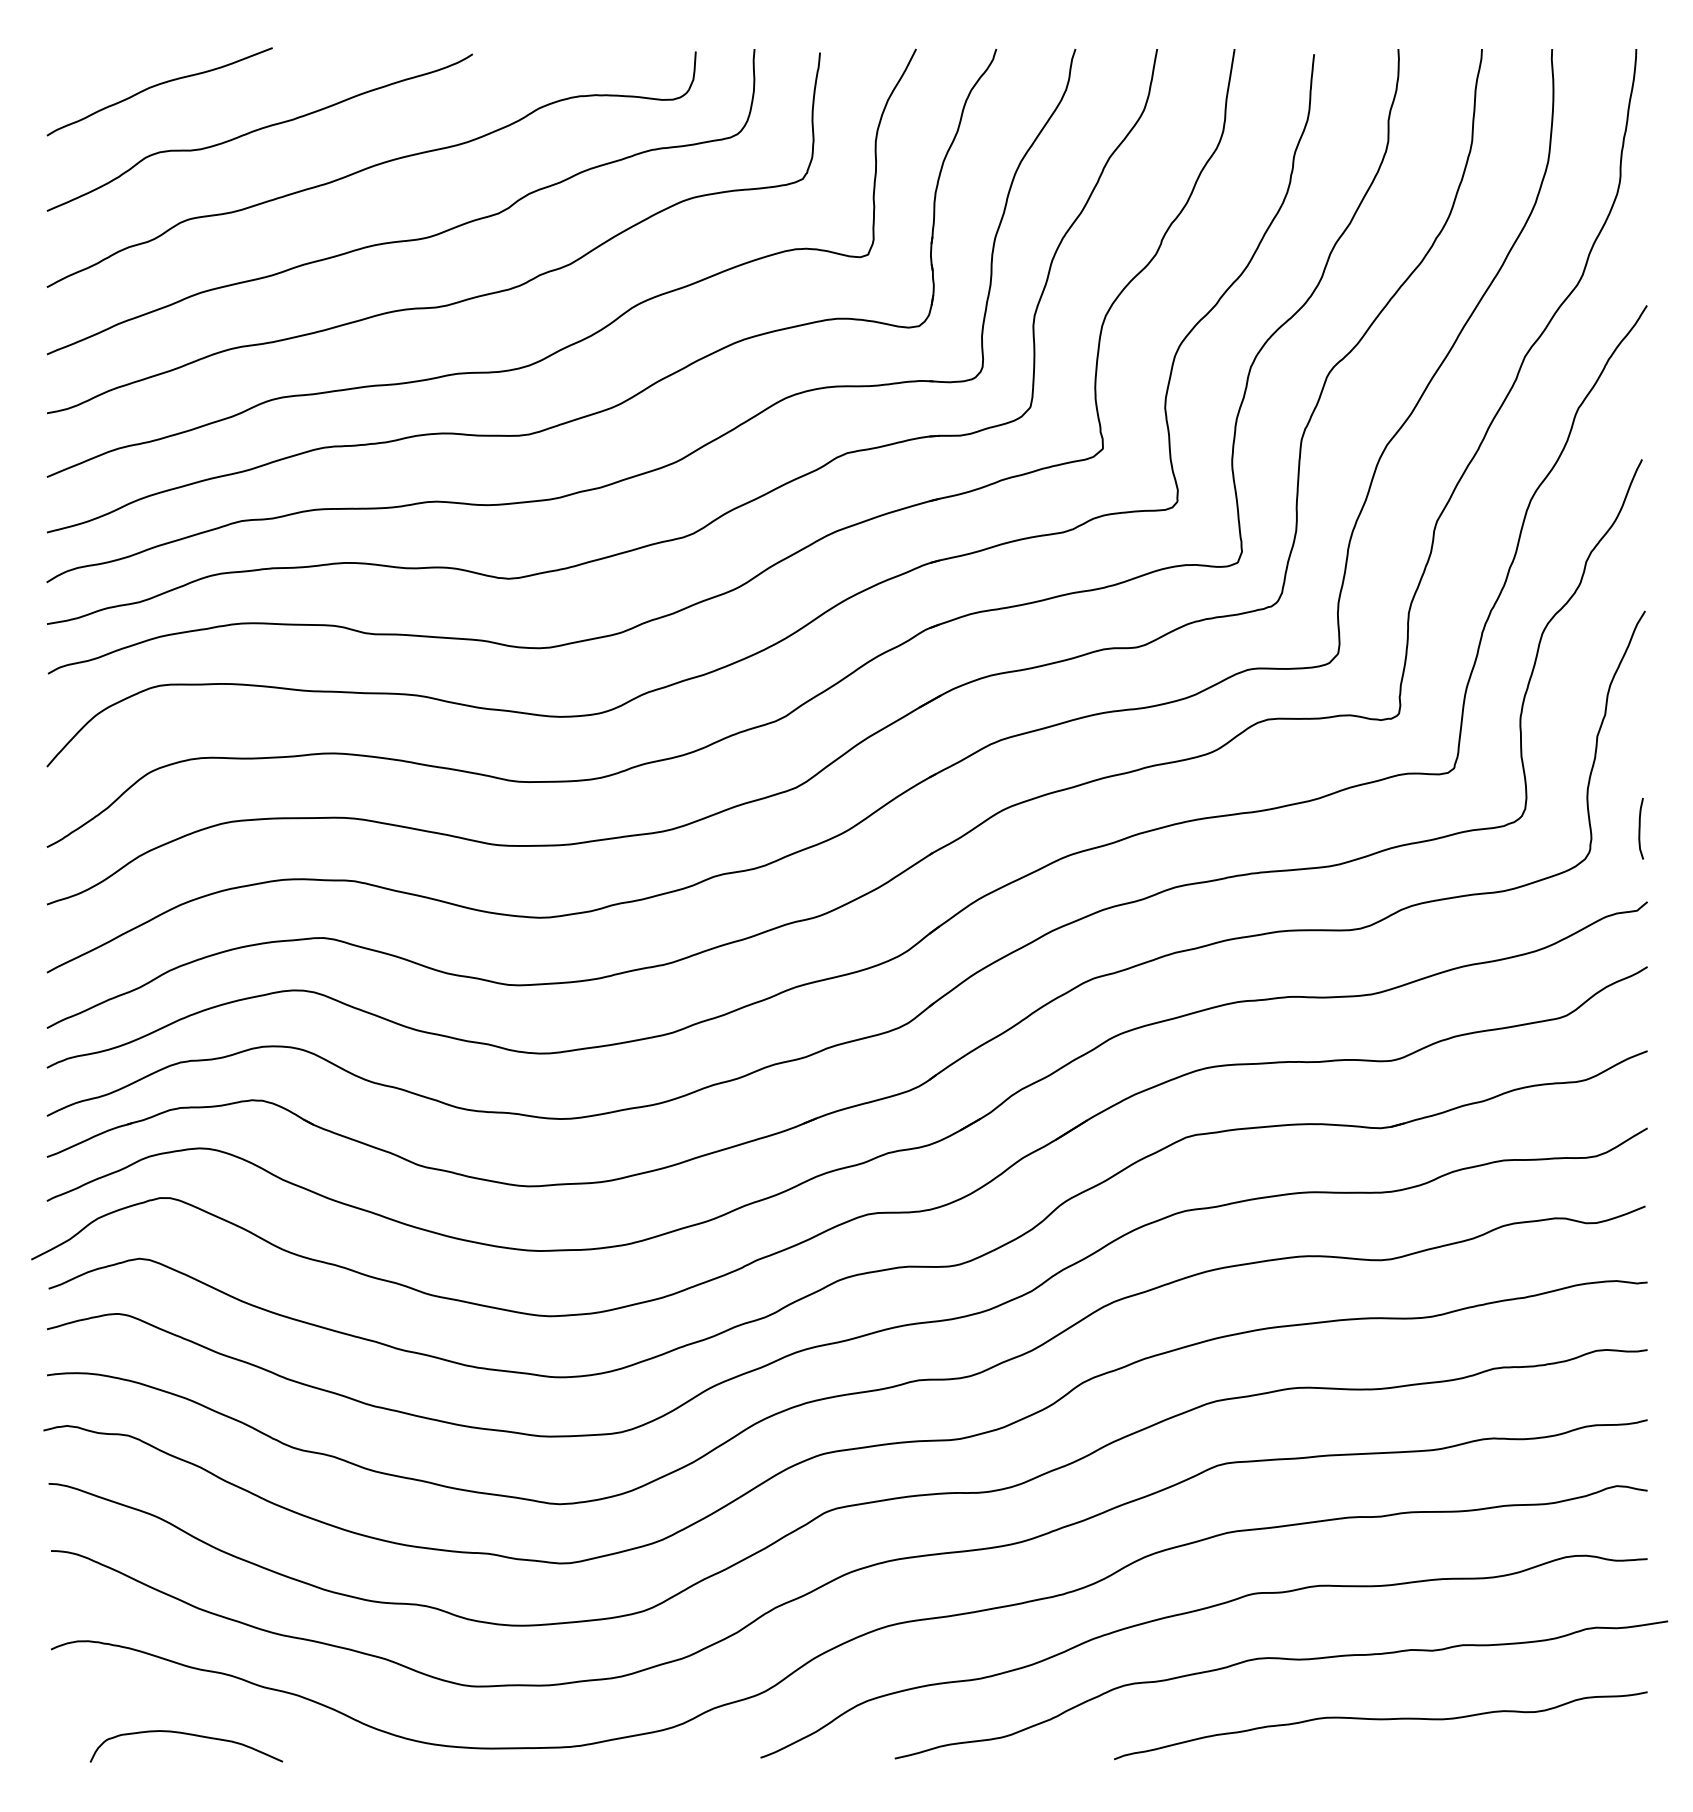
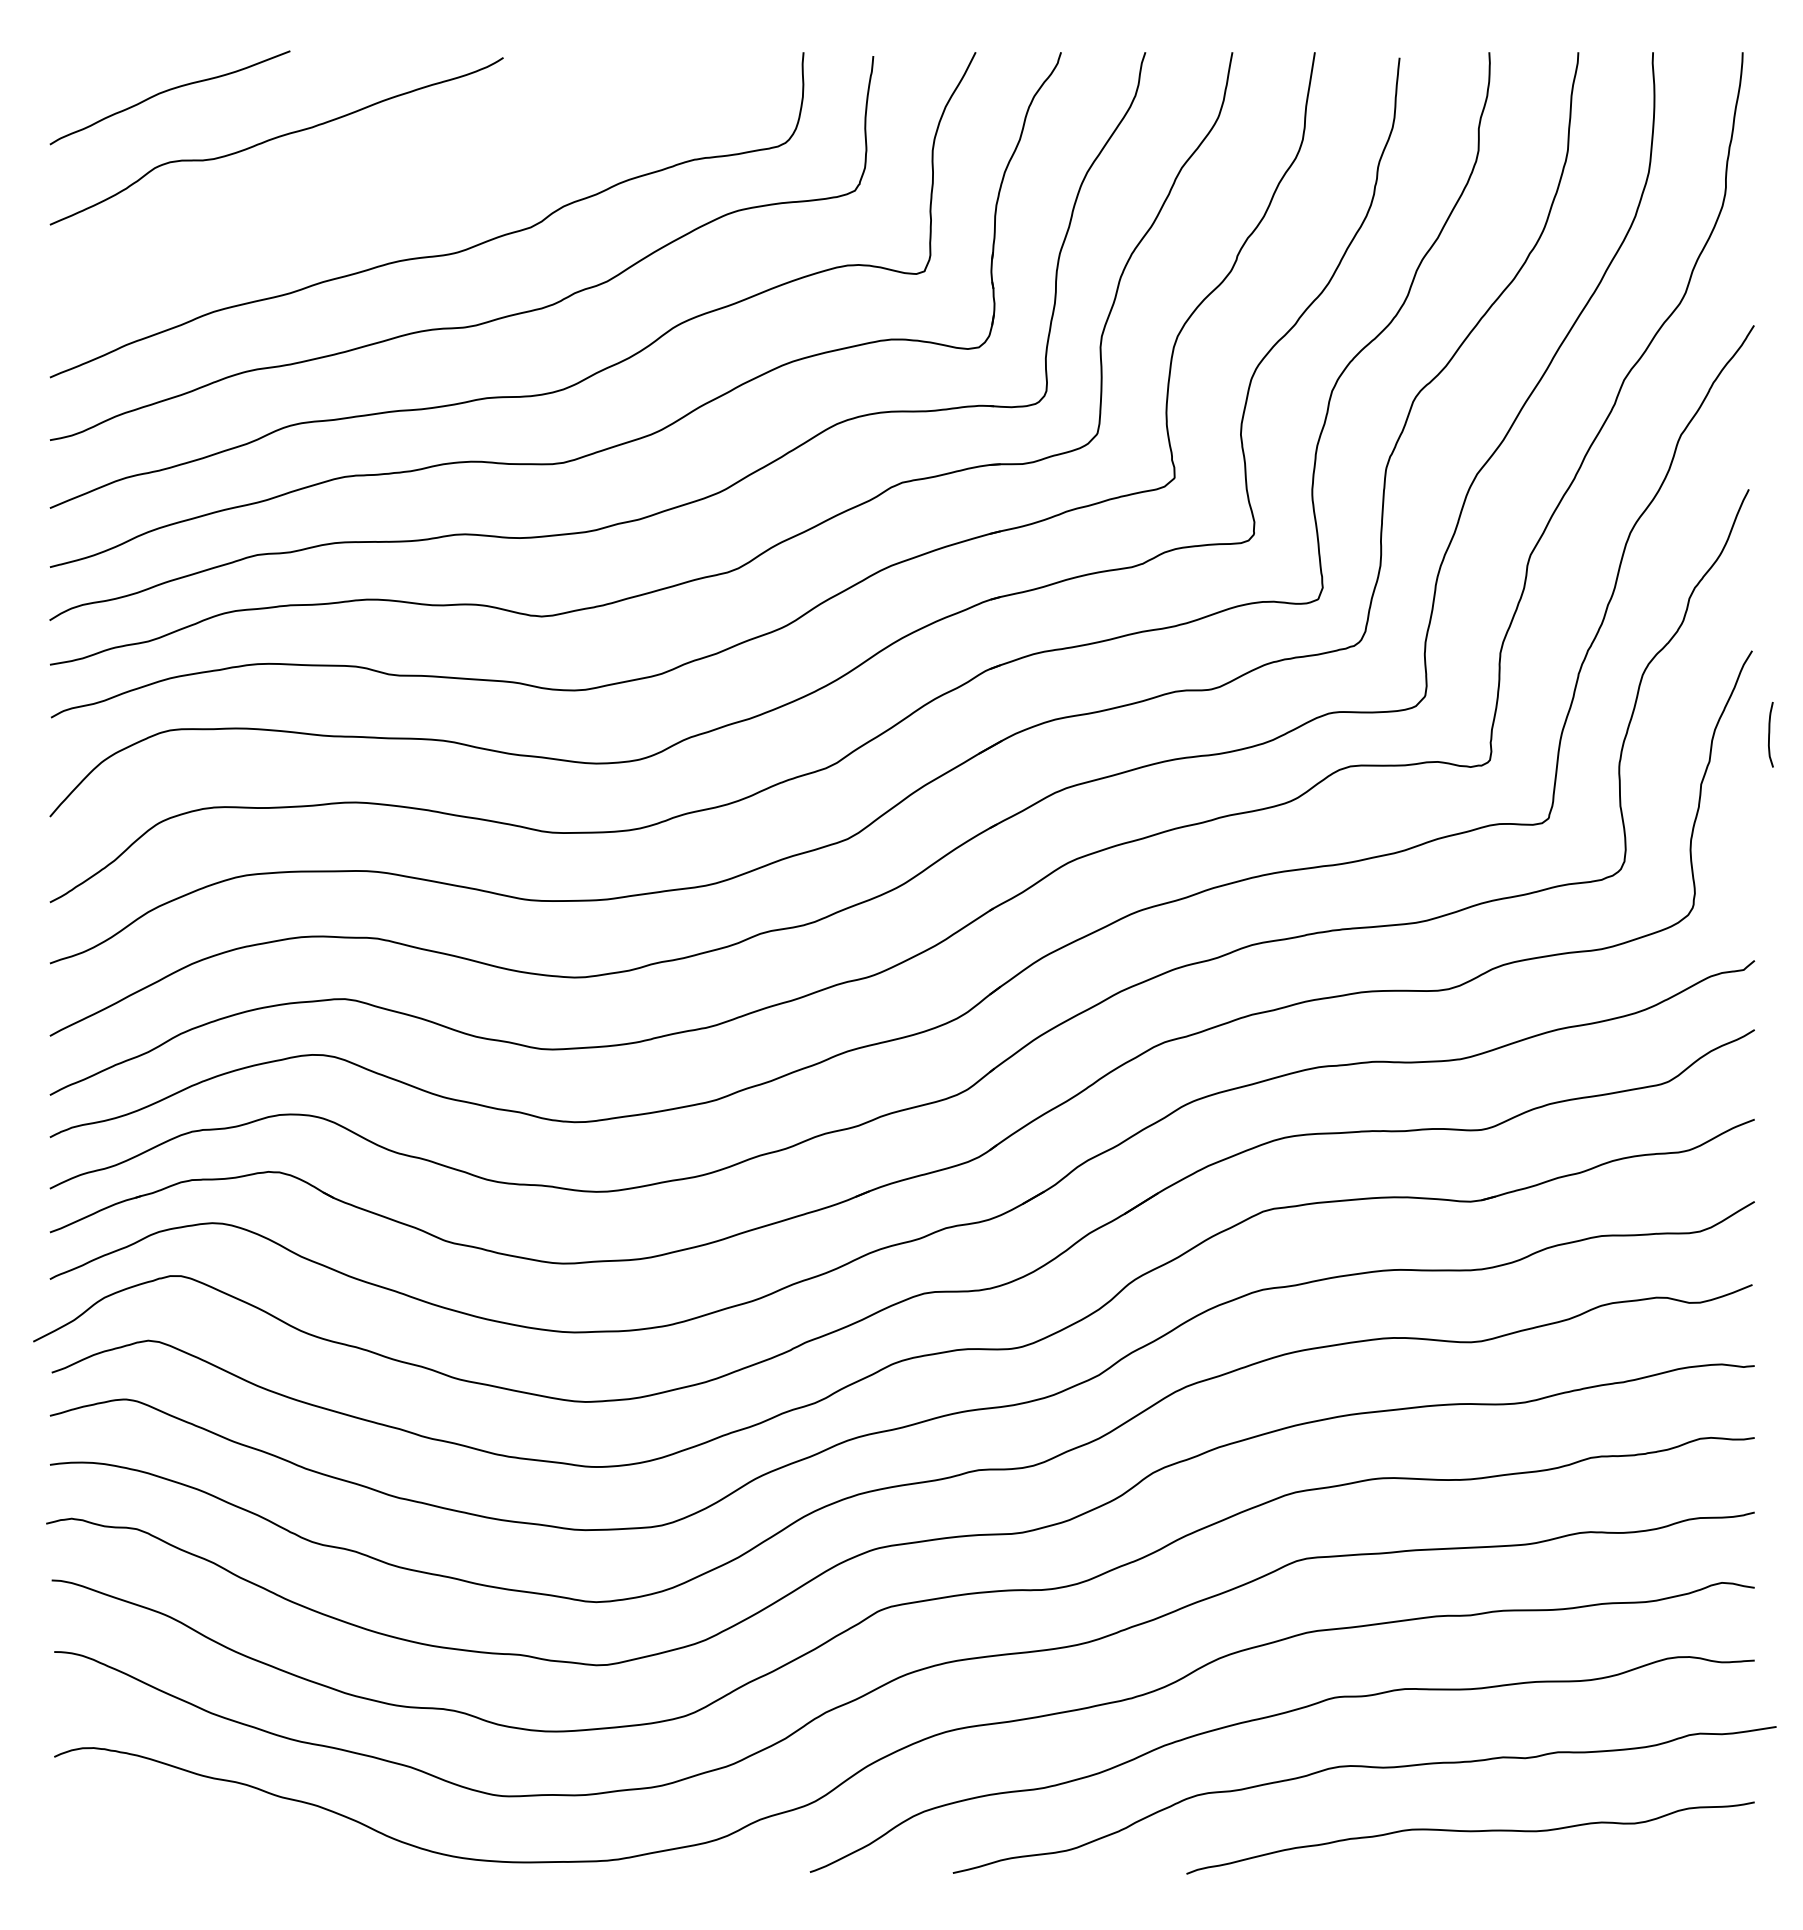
curve: (370, 168) -> (394, 179), removed
curve: (1640, 827) -> (1770, 733), moved
curve: (190, 1735) -> (202, 1848), removed

